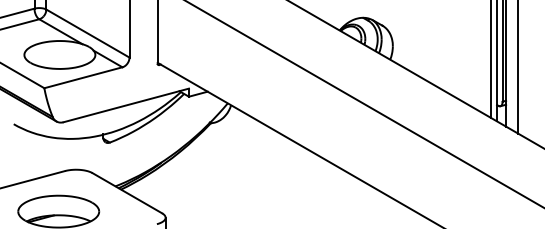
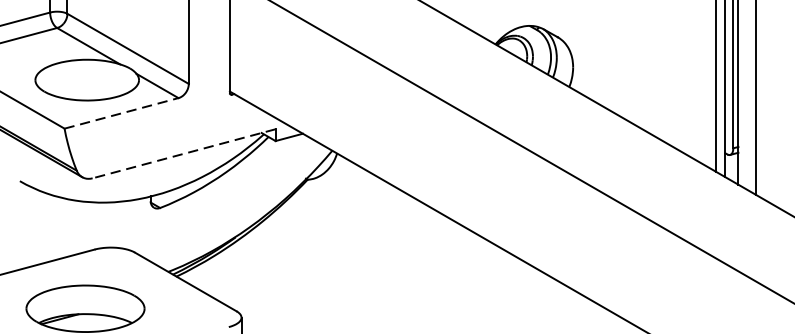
line: (83, 77) -> (121, 113), solid -> dashed
line: (126, 105) -> (184, 153), solid -> dashed

